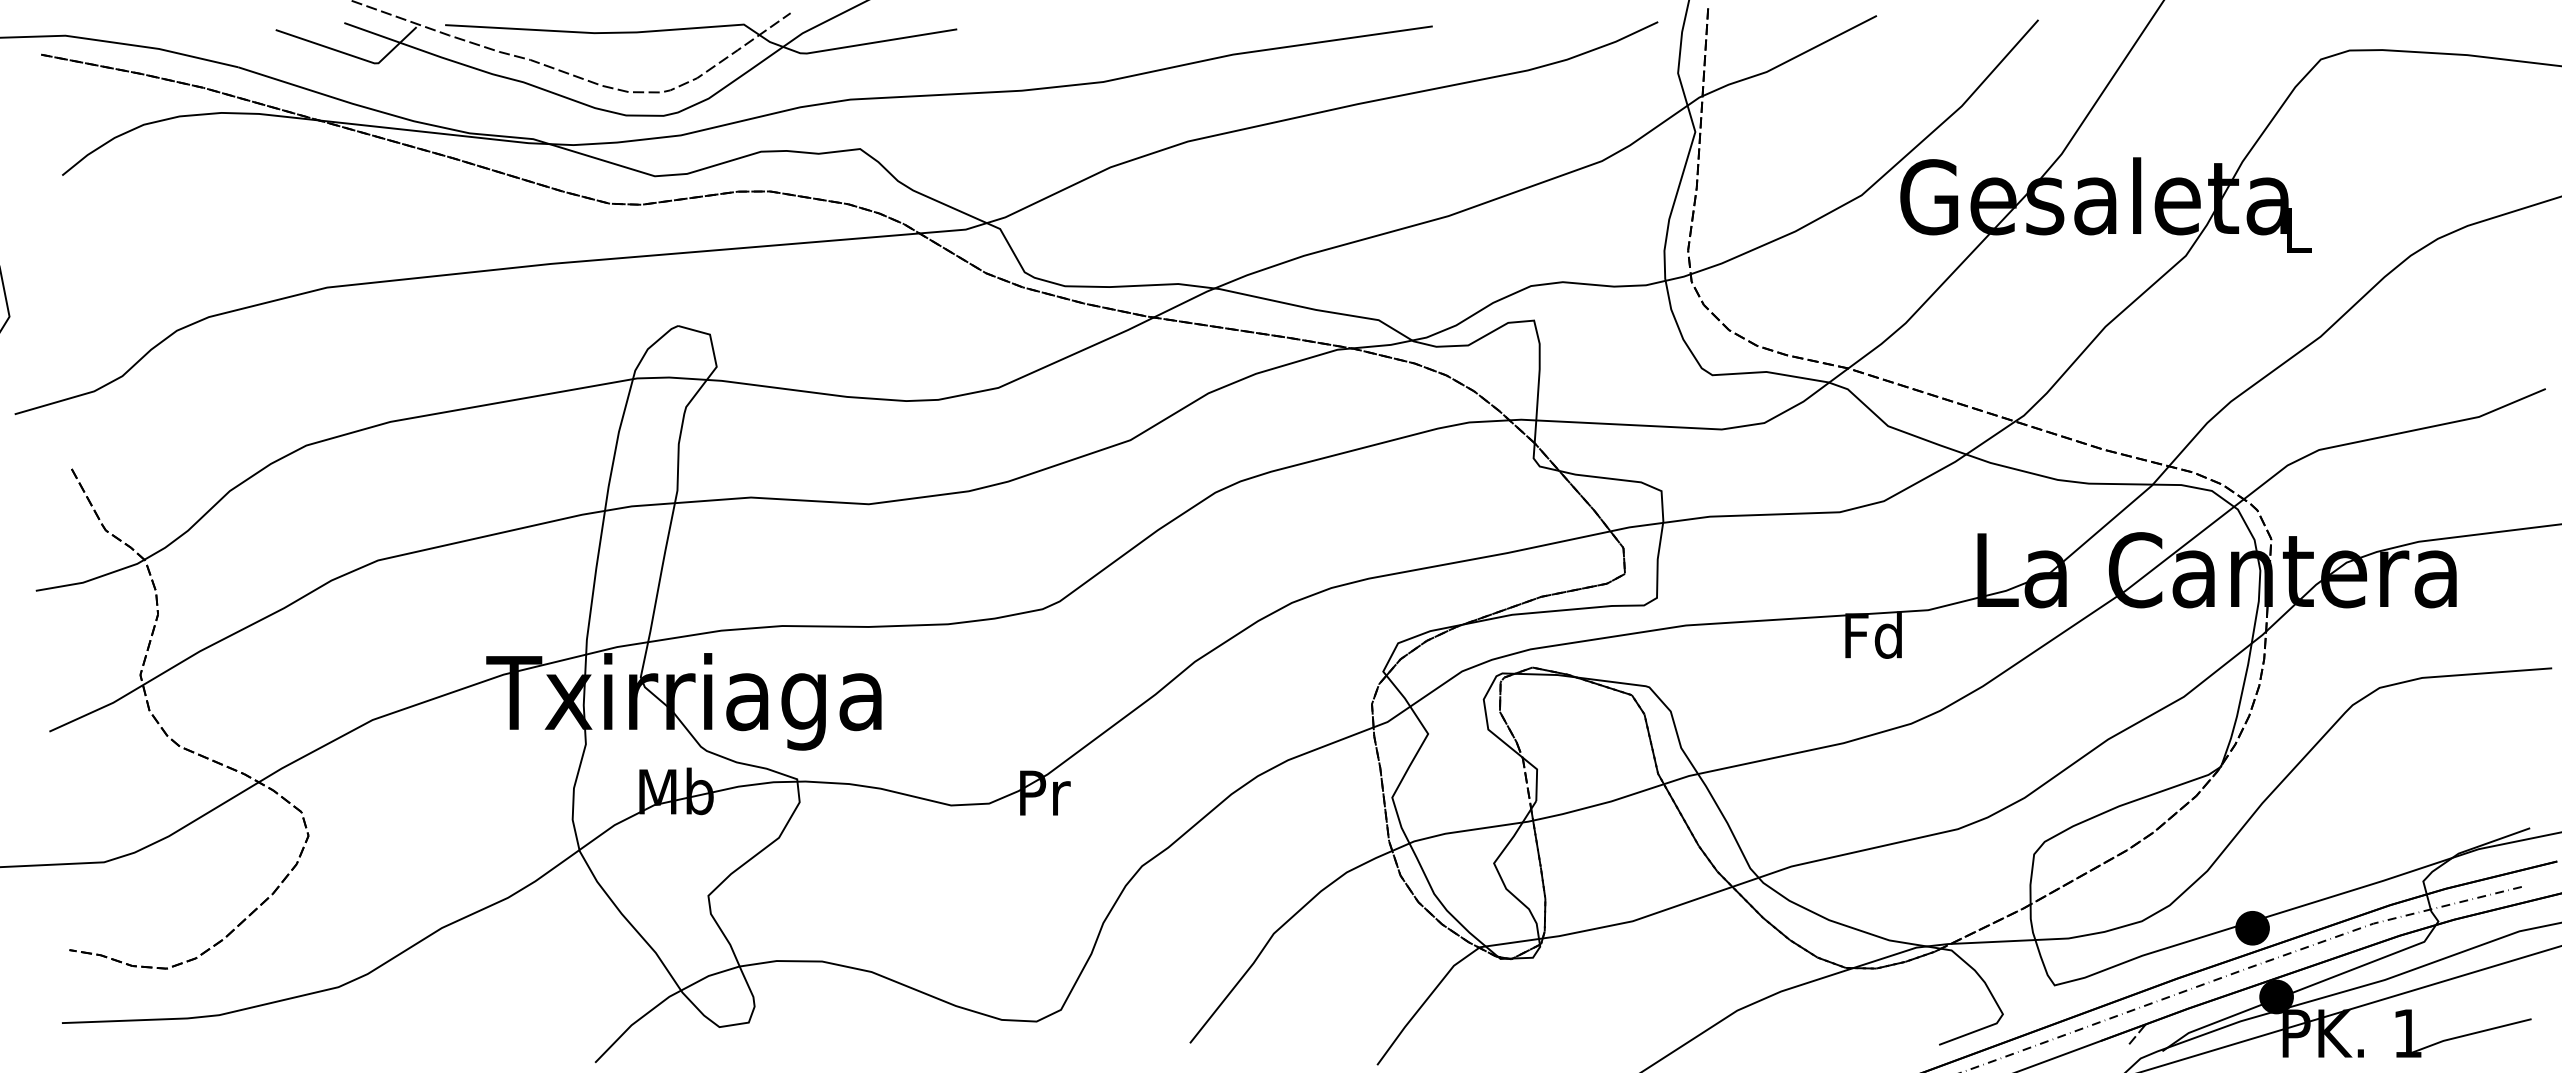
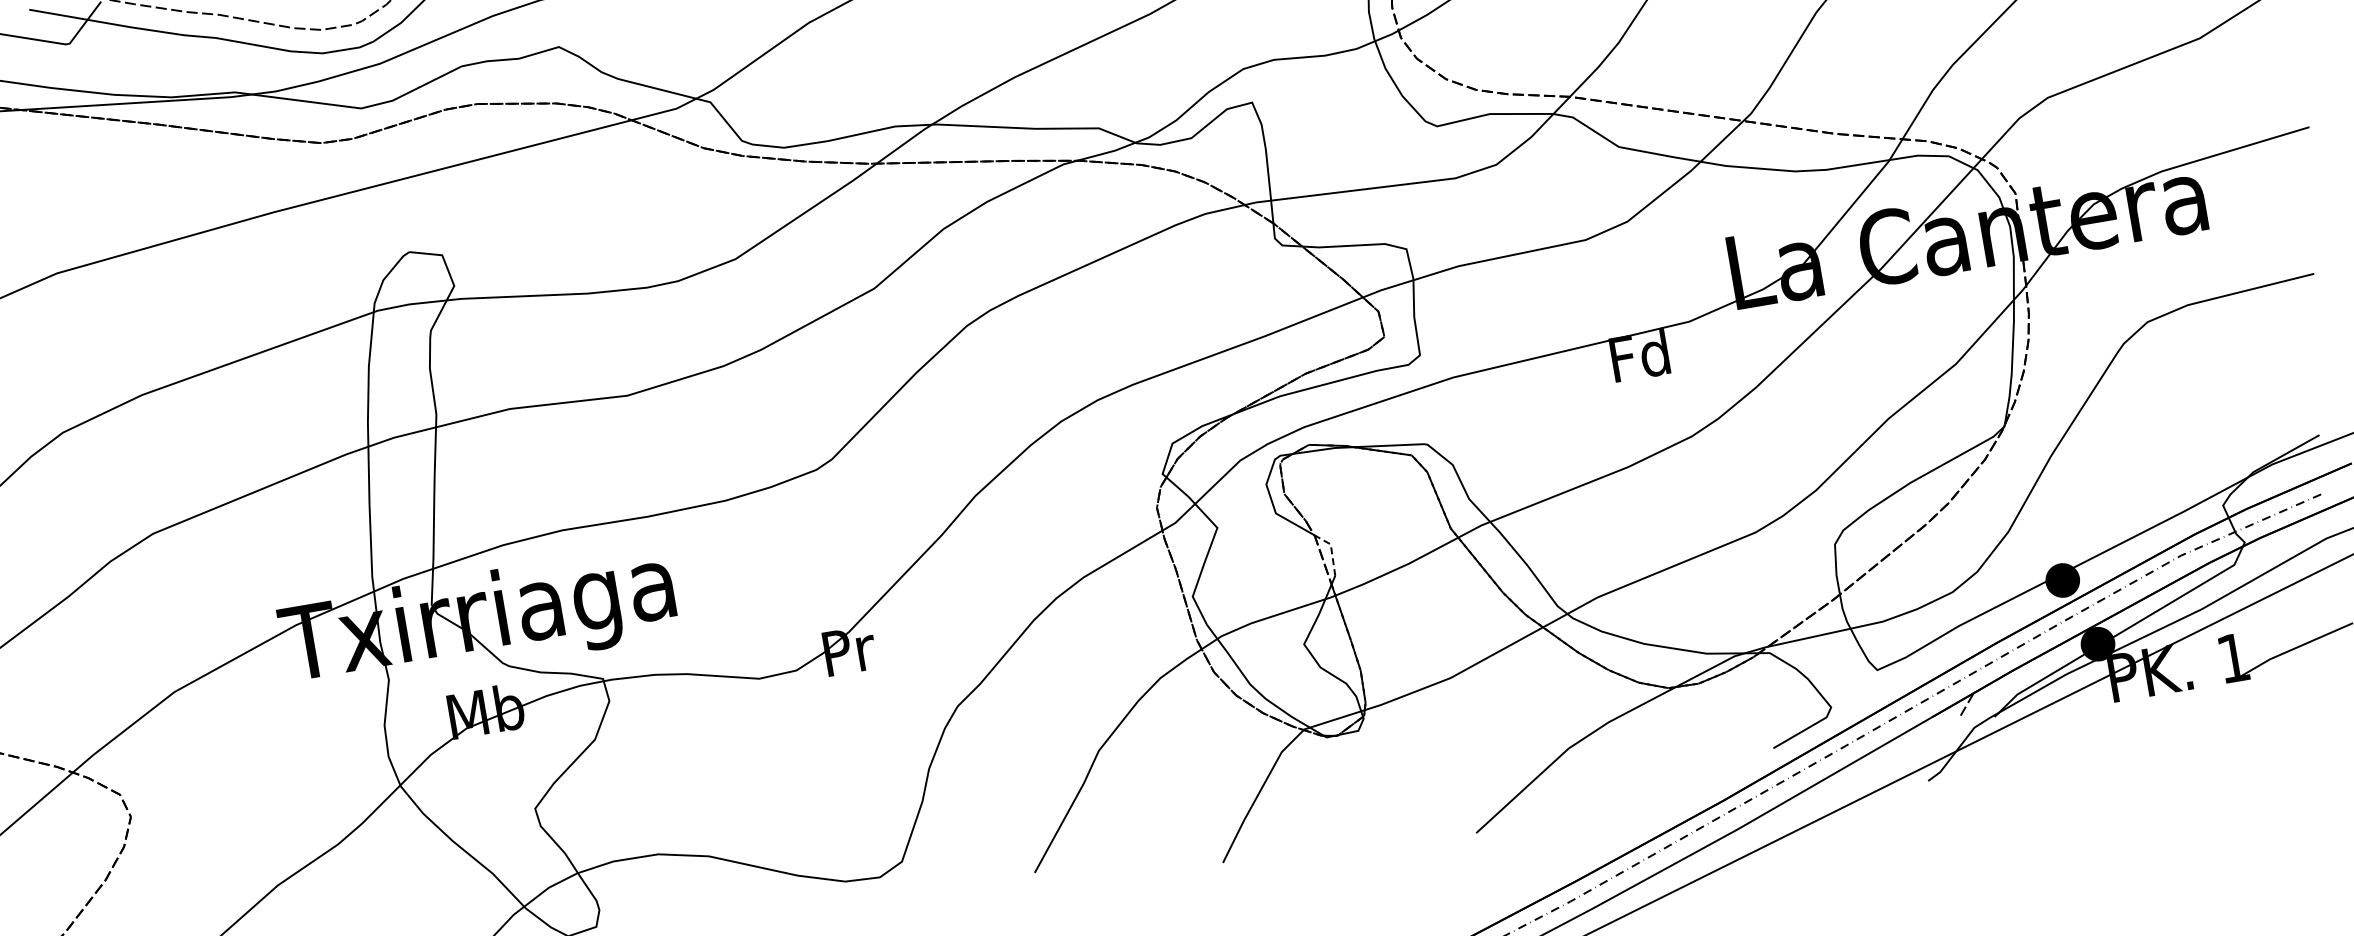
line: (1536, 775) -> (1331, 550), solid -> dashed

